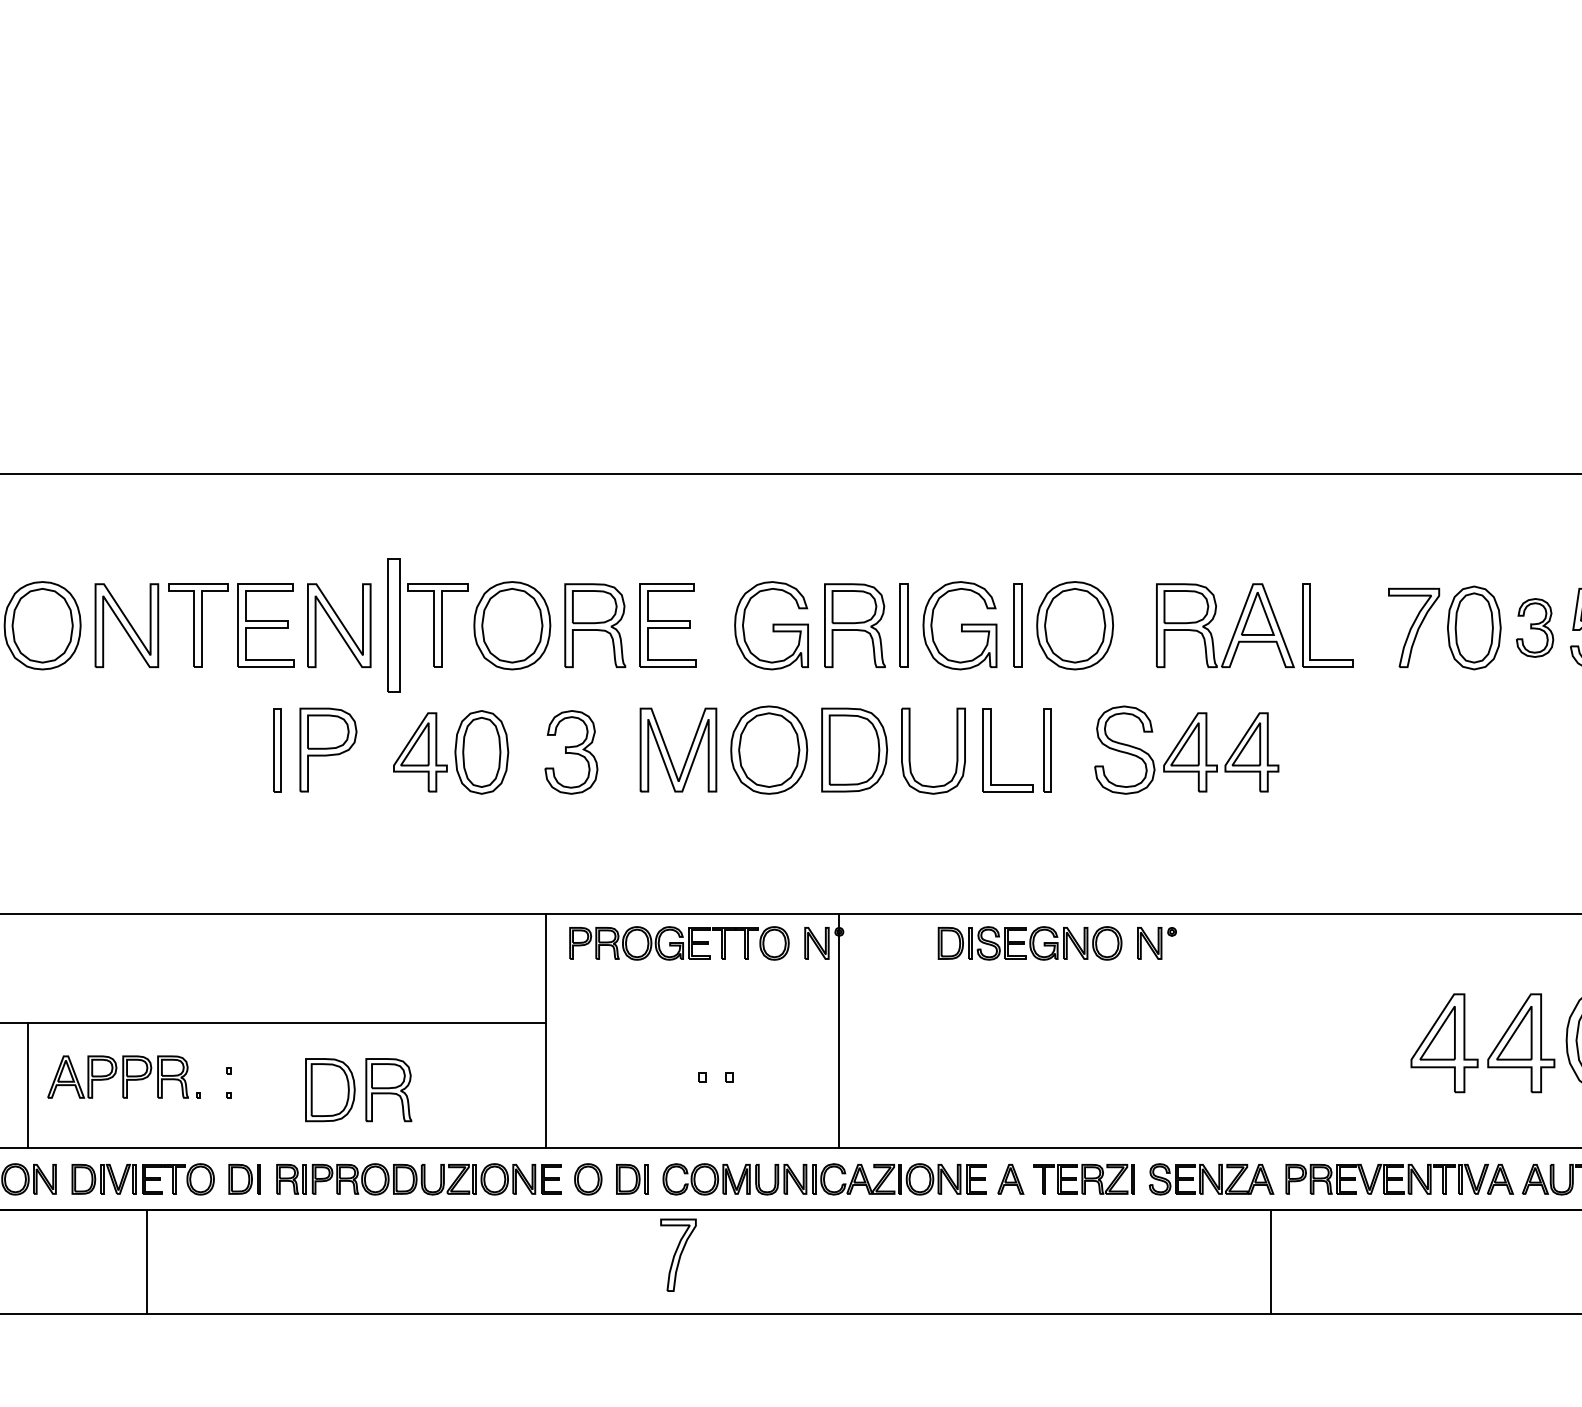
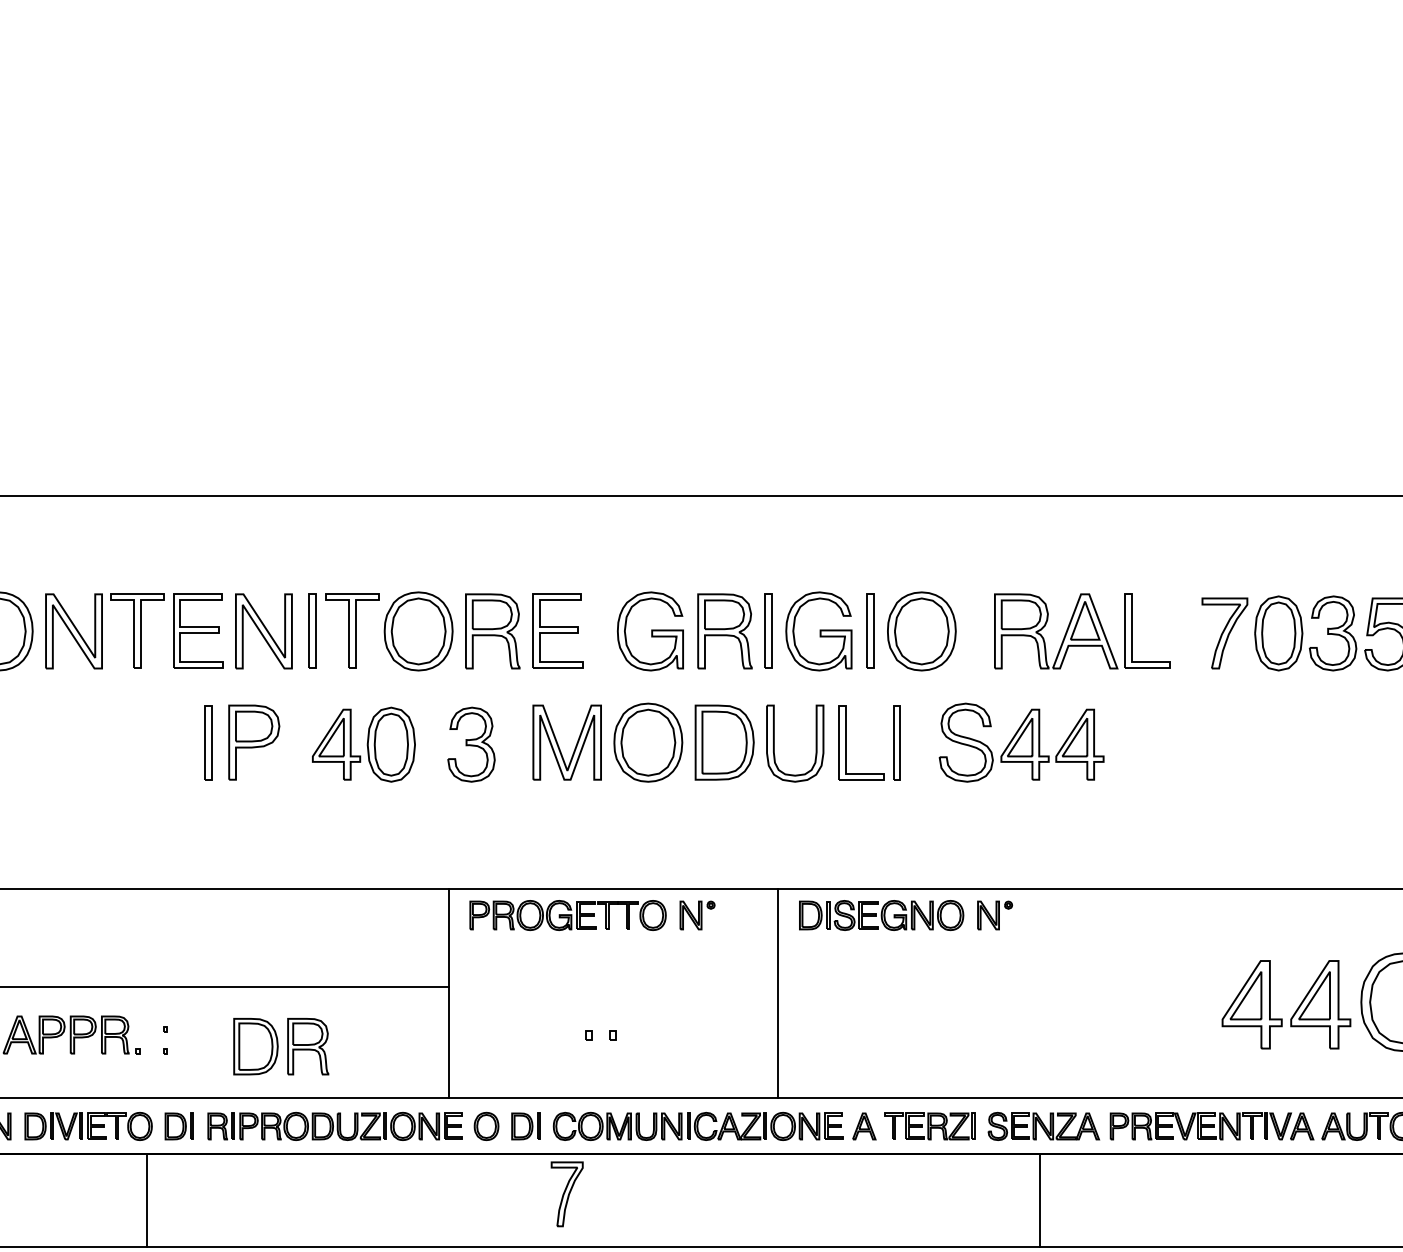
part: (393, 625) -> (312, 631), size x0.62
part: (1534, 627) -> (1332, 633), size x1.43
line: (838, 1030) -> (778, 993), moved
line: (146, 1261) -> (147, 1199), moved
line: (1270, 1261) -> (1039, 1199), moved

